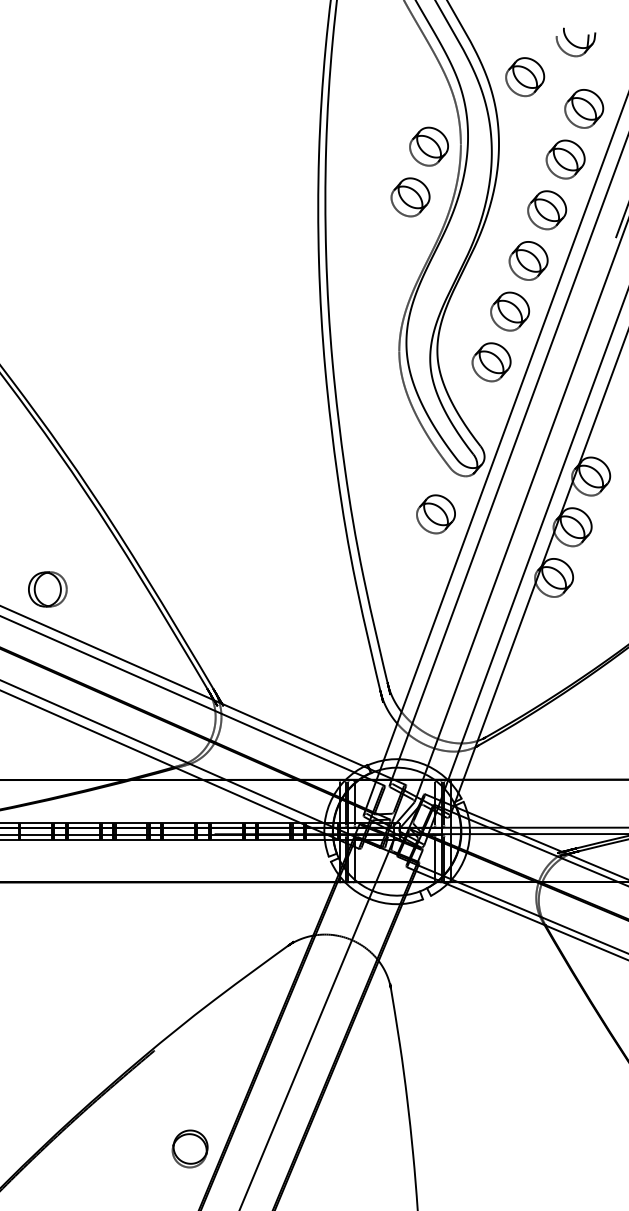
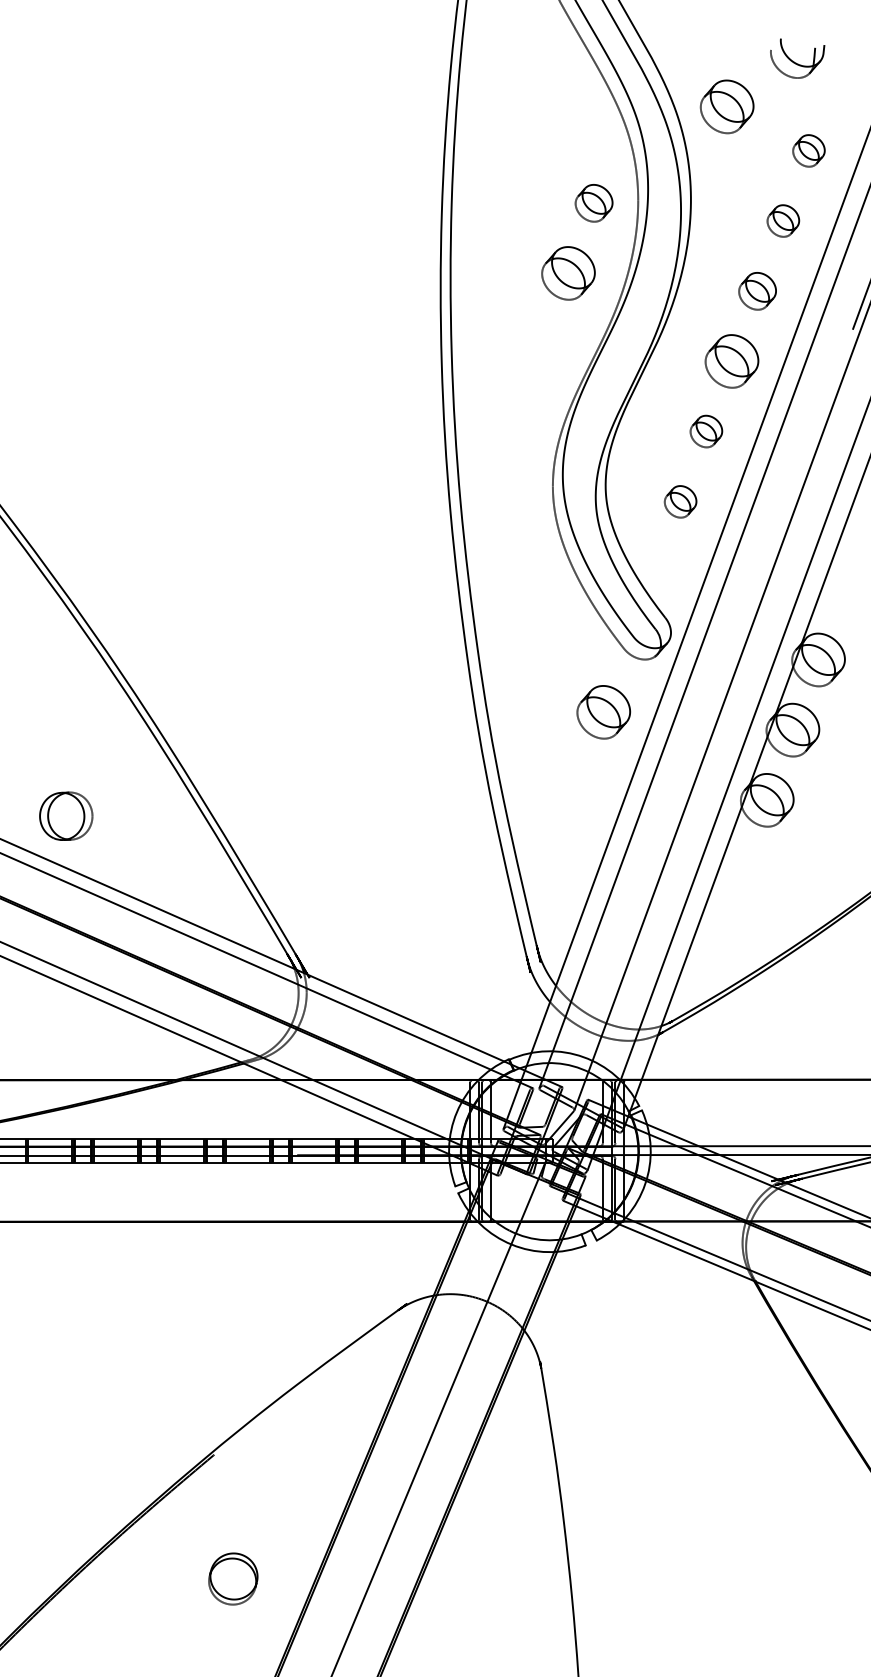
part: (583, 108) -> (808, 150), size x0.6
part: (428, 146) -> (593, 203), size x0.7
part: (565, 159) -> (783, 220), size x0.6
part: (547, 210) -> (757, 291), size x0.7
part: (510, 311) -> (706, 431), size x0.6
part: (491, 362) -> (680, 501), size x0.6
part: (190, 1148) -> (233, 1578), moved

